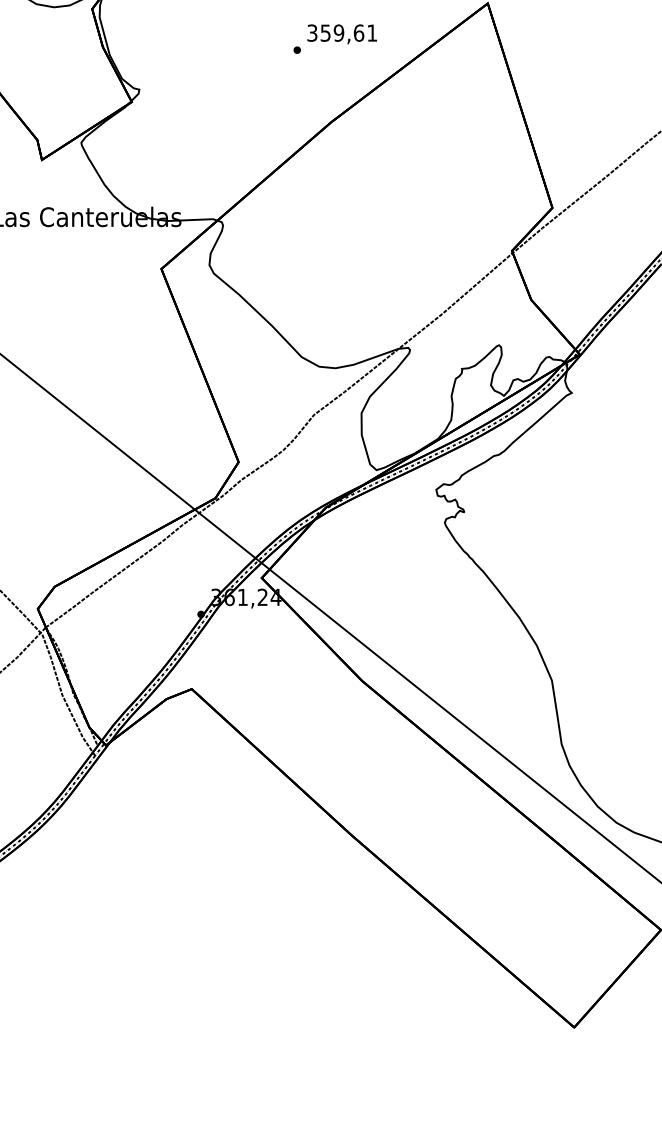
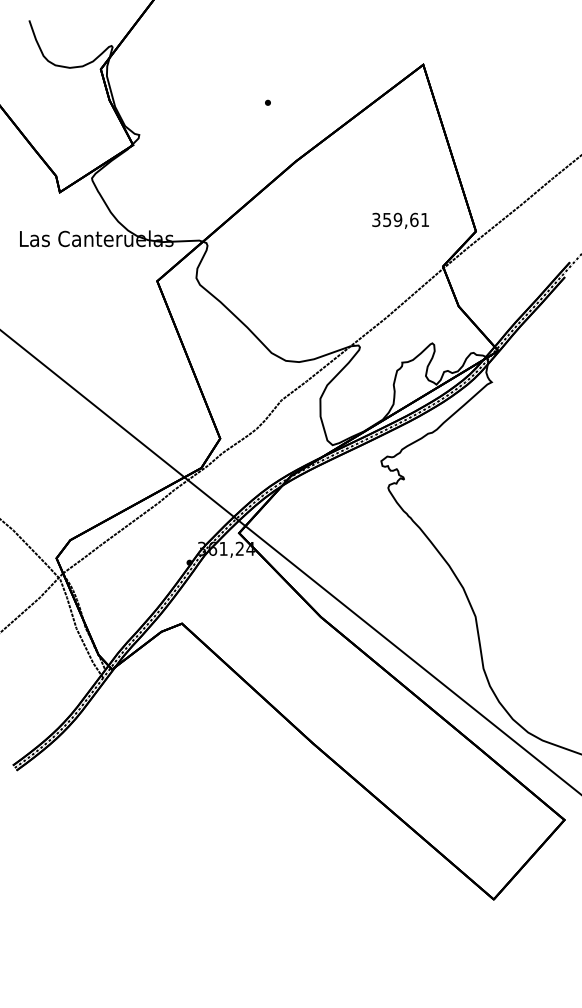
text: (342, 33) -> (400, 220), moved

